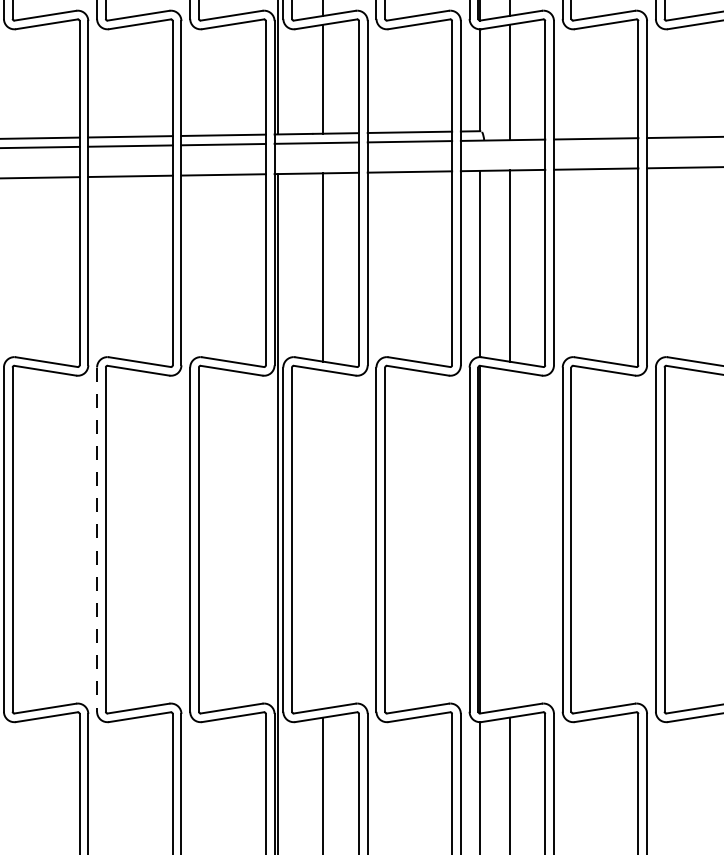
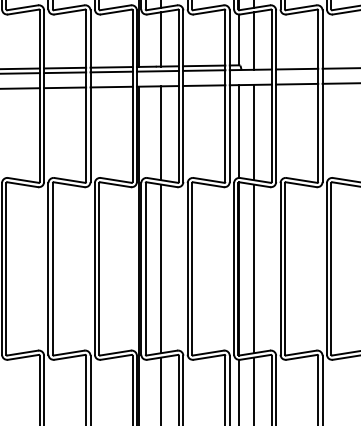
line: (97, 538) -> (48, 268), dashed -> solid
line: (323, 538) -> (161, 268), added
line: (510, 538) -> (254, 268), added

